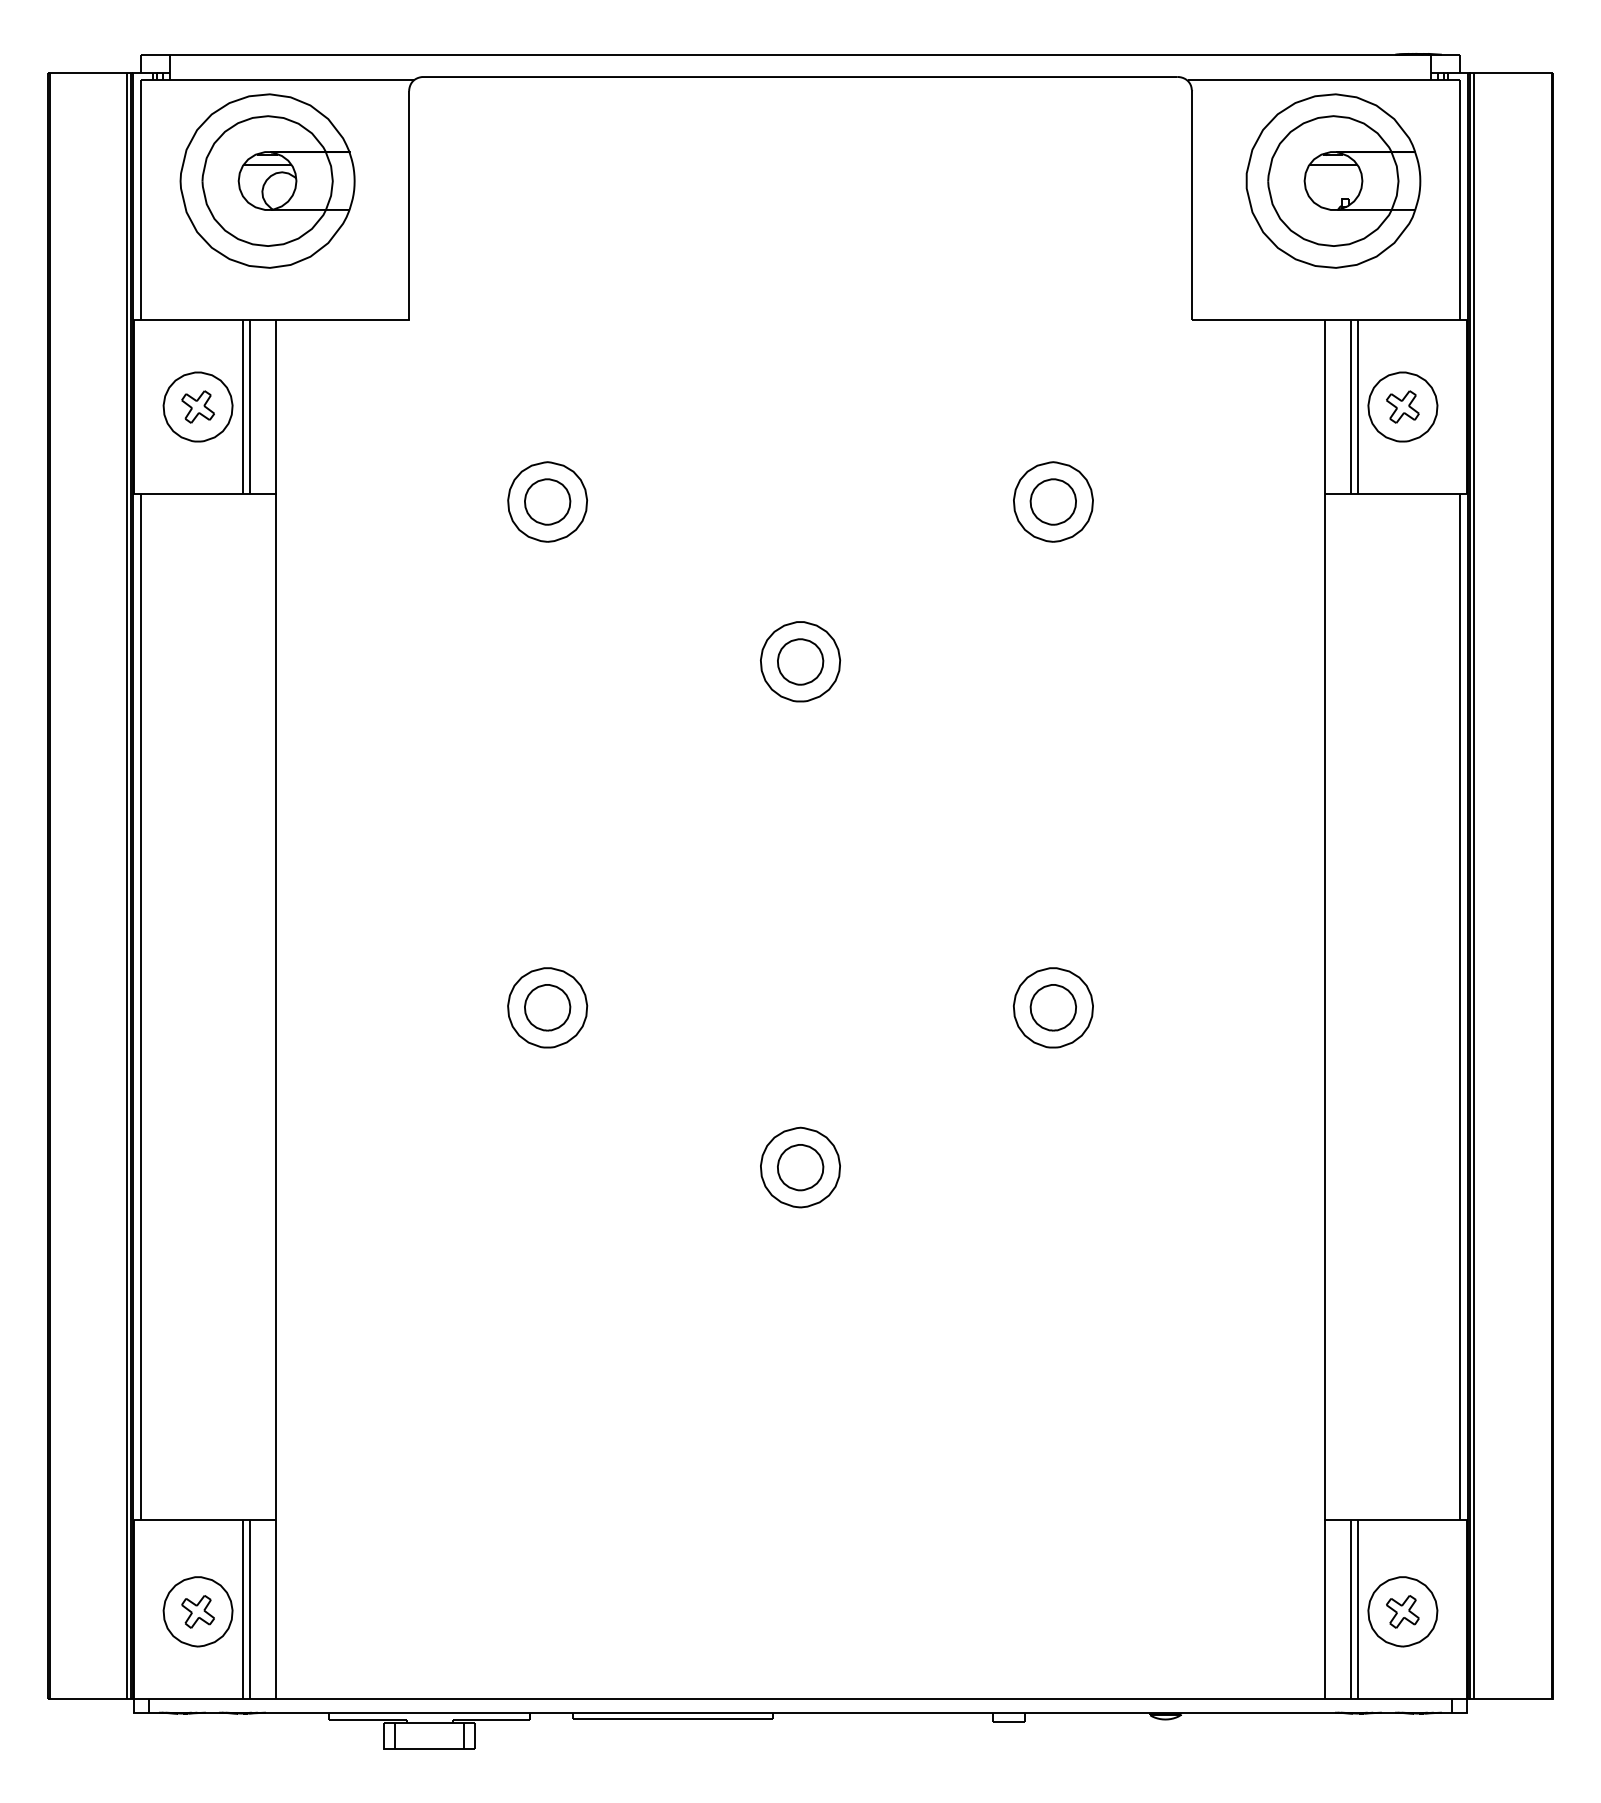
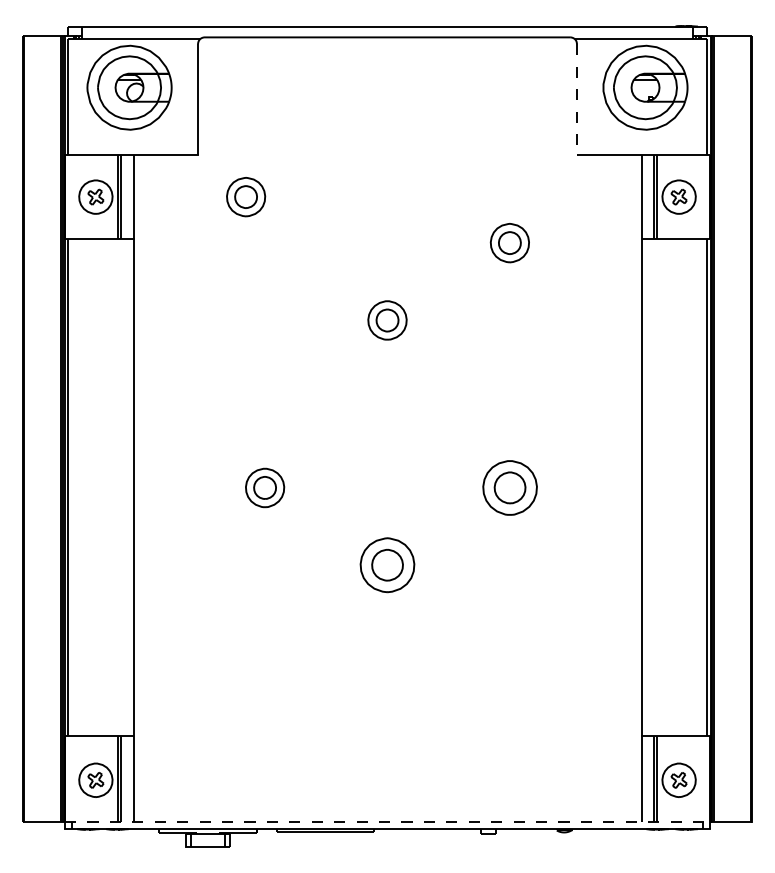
line: (1193, 207) -> (577, 100), solid -> dashed
part: (548, 502) -> (246, 197), moved
part: (1052, 1006) -> (509, 487), size x1.4
part: (800, 1167) -> (387, 565), size x1.4
line: (800, 1698) -> (387, 822), solid -> dashed

